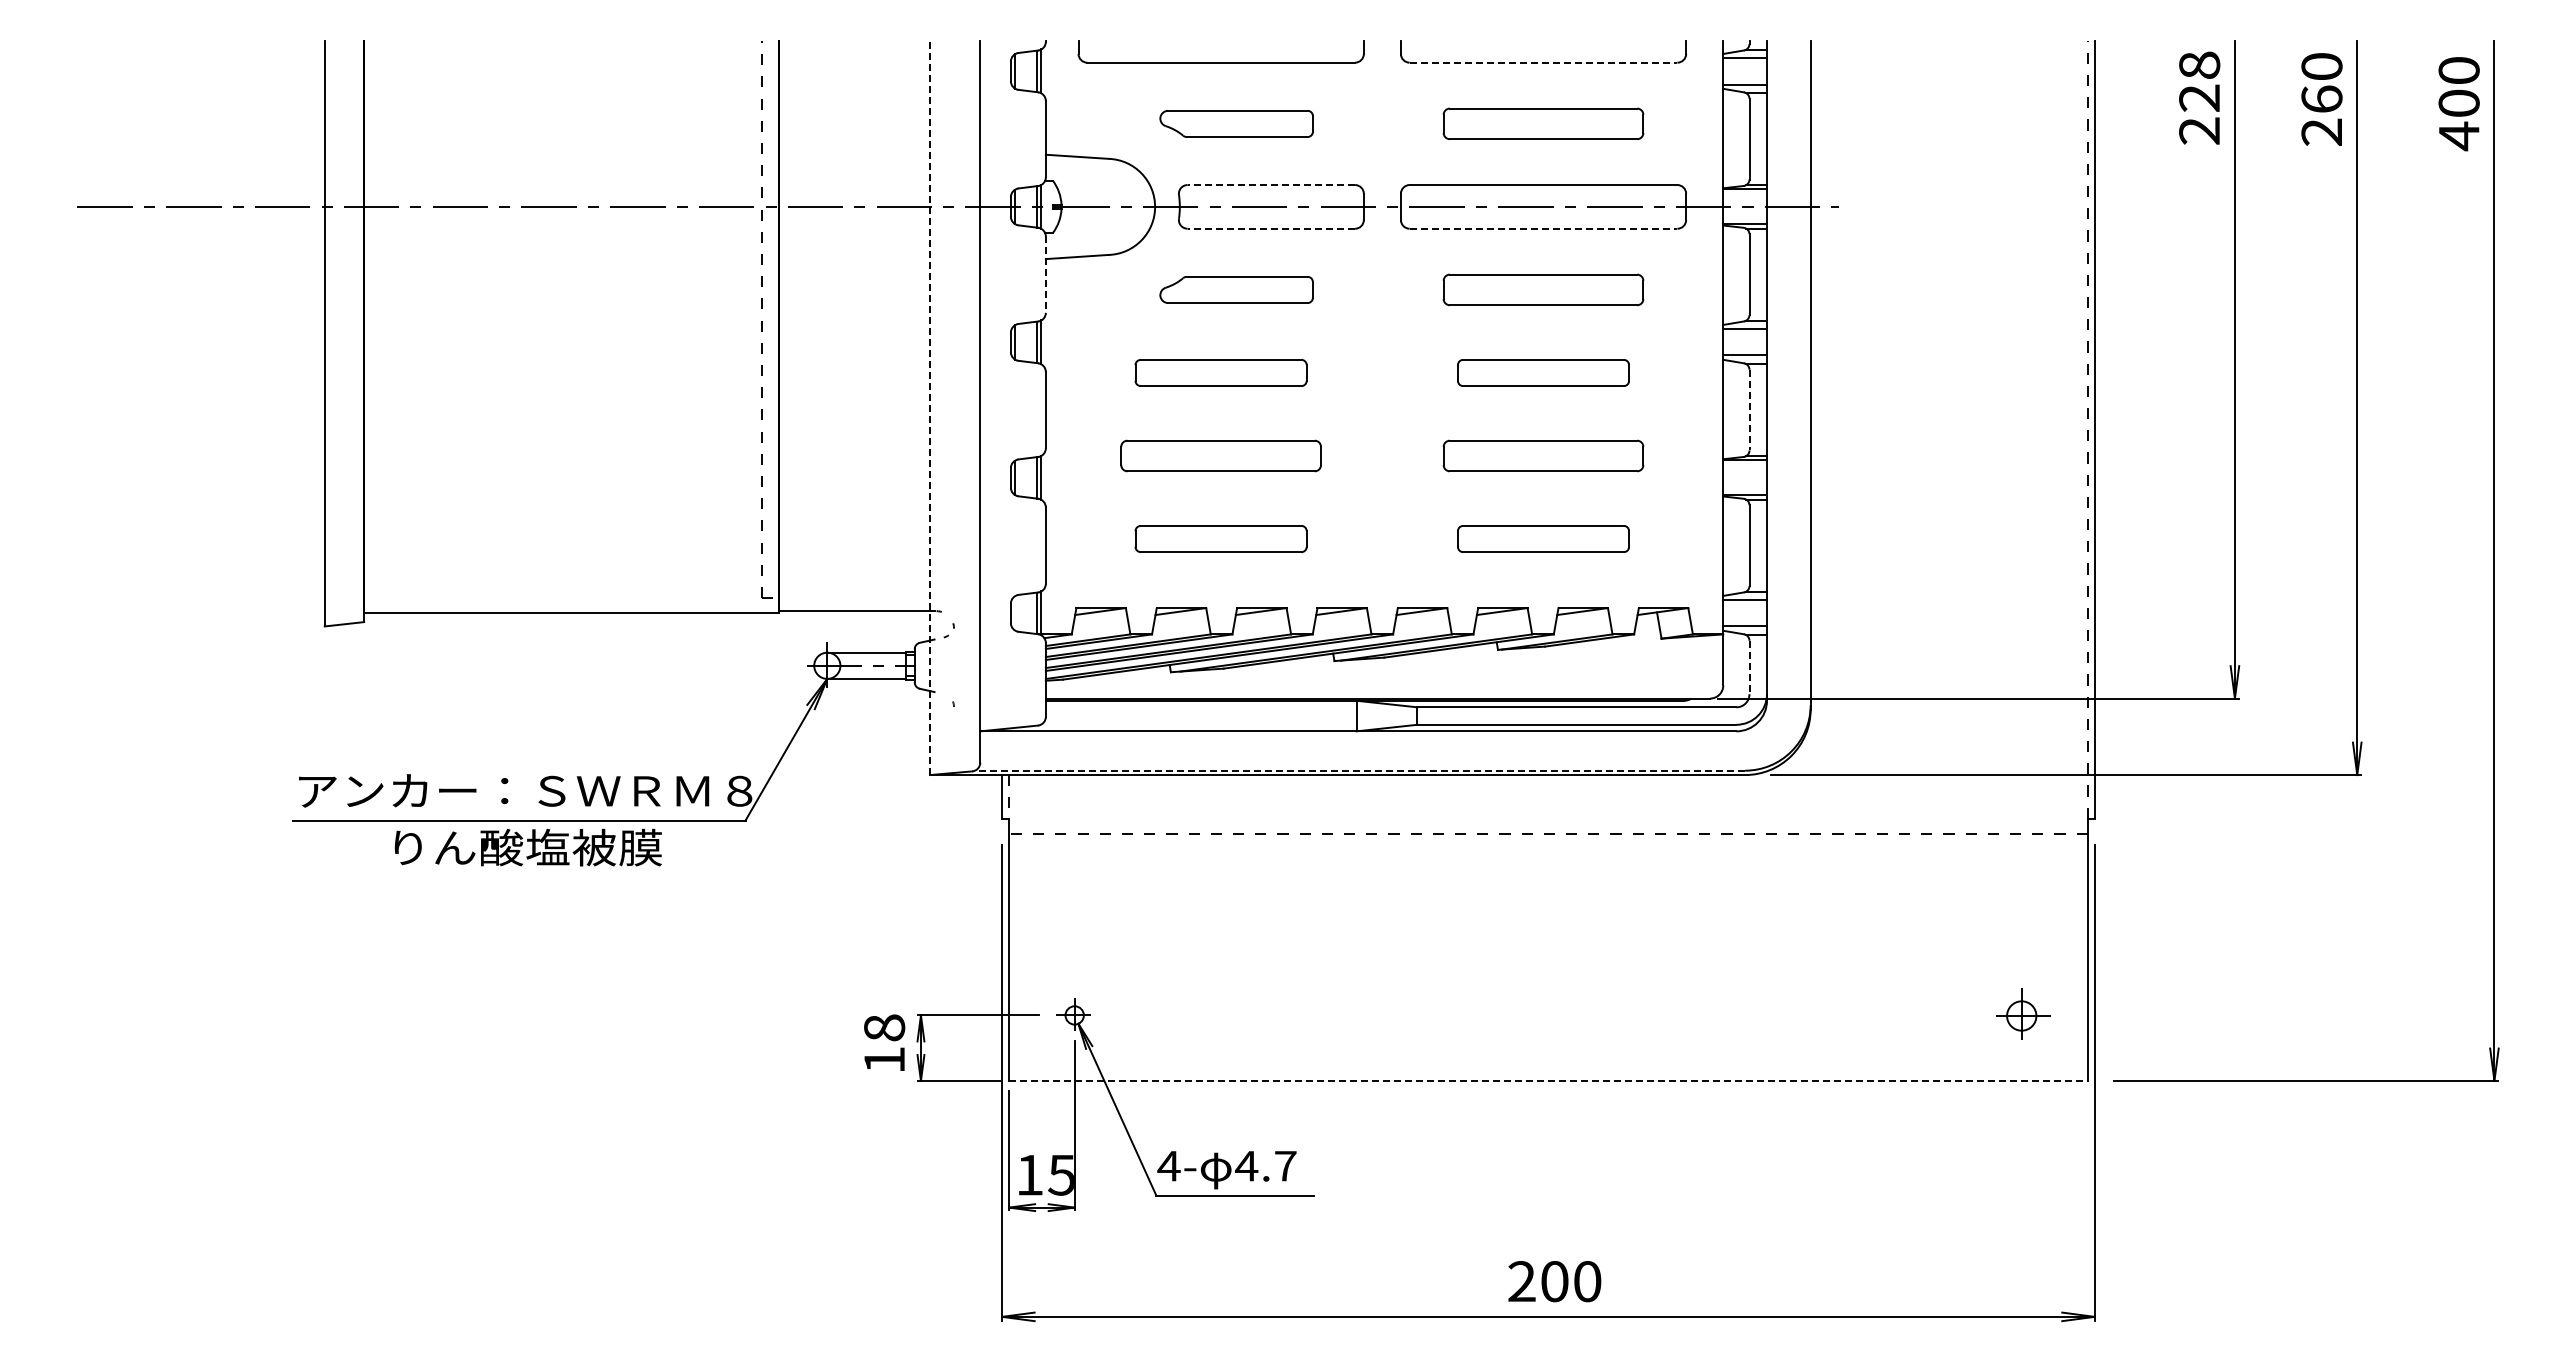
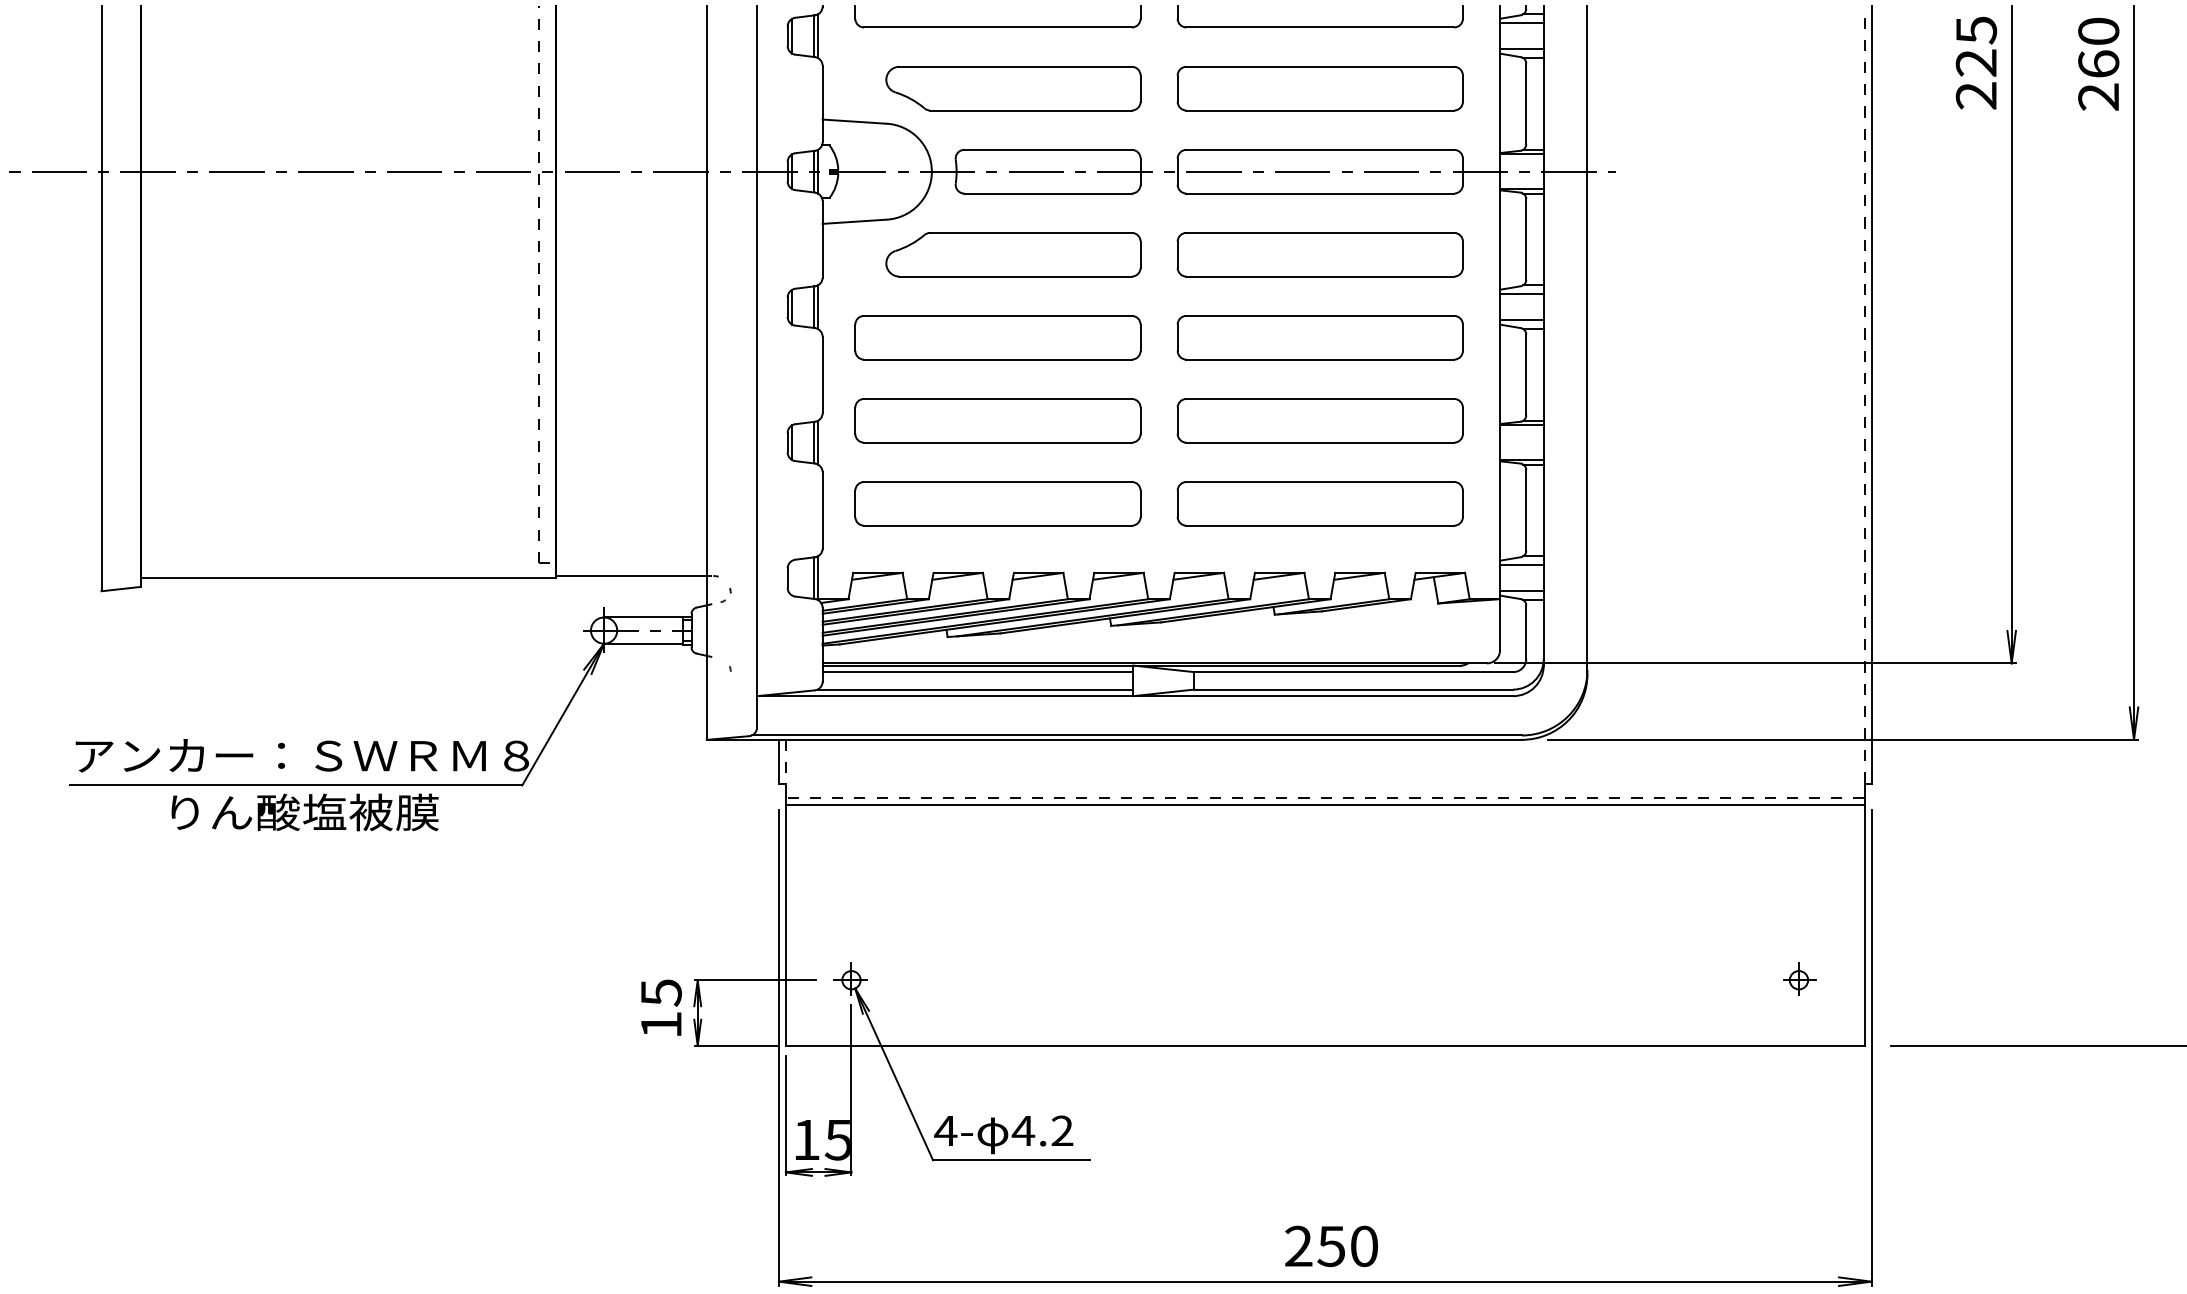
line: (1543, 62) -> (1320, 27), dashed -> solid
text: (2199, 65) -> (1976, 30), 228 -> 225
part: (1236, 123) -> (1013, 88), size x1.67
part: (1543, 123) -> (1320, 88), size x1.43
line: (1271, 185) -> (1048, 150), dashed -> solid
line: (1271, 228) -> (1048, 193), dashed -> solid
line: (1543, 228) -> (1320, 193), dashed -> solid
line: (1045, 275) -> (822, 240), dashed -> solid
part: (1236, 289) -> (1013, 254), size x1.67
part: (1543, 289) -> (1320, 254), size x1.43
part: (1220, 372) -> (997, 337), size x1.67
part: (1543, 372) -> (1320, 337), size x1.67
line: (930, 407) -> (707, 372), dashed -> solid
line: (1749, 410) -> (1526, 375), dashed -> solid
part: (1220, 455) -> (997, 420), size x1.43
part: (1543, 455) -> (1320, 420), size x1.43
part: (1220, 538) -> (997, 503), size x1.67
part: (1543, 538) -> (1320, 503), size x1.67
line: (1749, 667) -> (1526, 632), dashed -> solid
line: (1200, 707) -> (977, 672), added
line: (1198, 724) -> (975, 689), added
line: (1359, 770) -> (1136, 735), dashed -> solid
line: (1548, 840) -> (1325, 805), added
part: (2022, 1014) -> (1799, 979), size x0.62
text: (884, 1027) -> (661, 992), 18 -> 15
line: (1548, 1081) -> (1325, 1046), dashed -> solid
text: (1285, 1165) -> (1062, 1130), 4.7 -> 4.2
text: (1554, 1281) -> (1331, 1246), 200 -> 250

